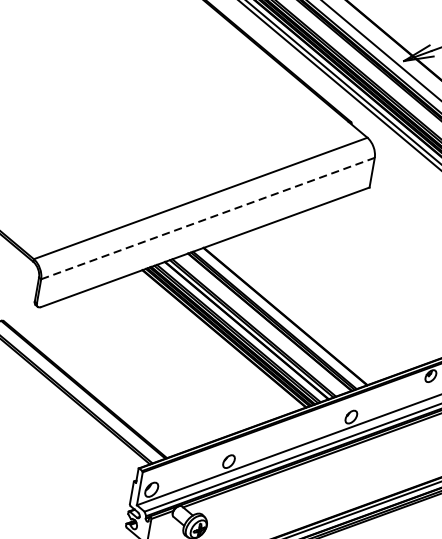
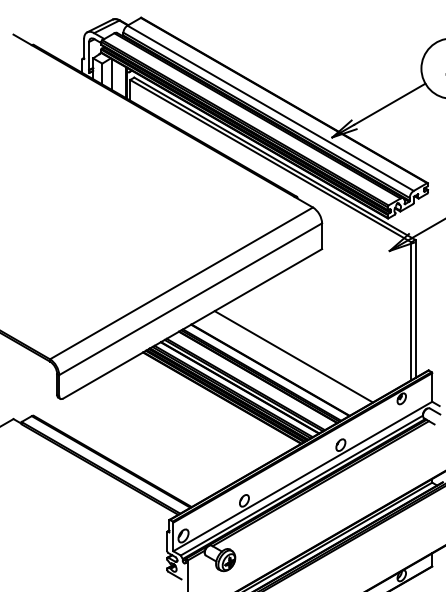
line: (207, 218) -> (190, 299), dashed -> solid
line: (314, 305) -> (293, 356), added

